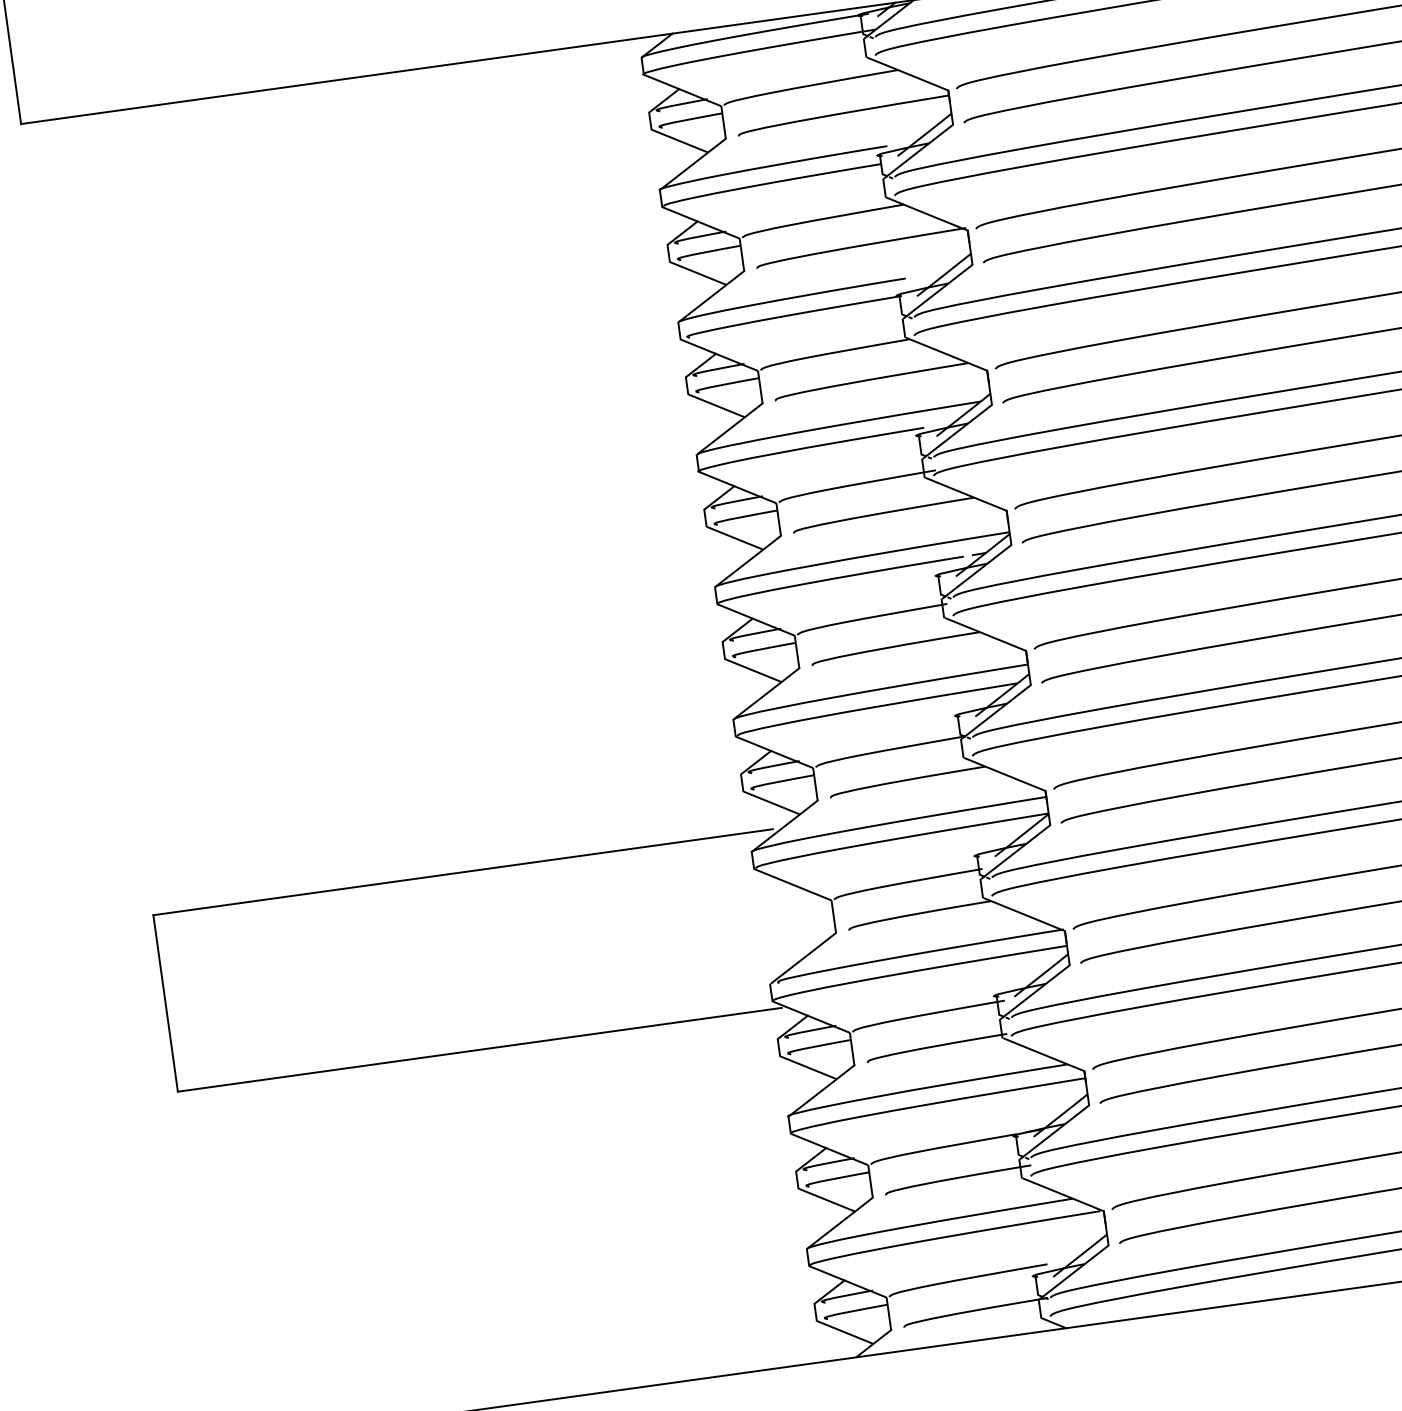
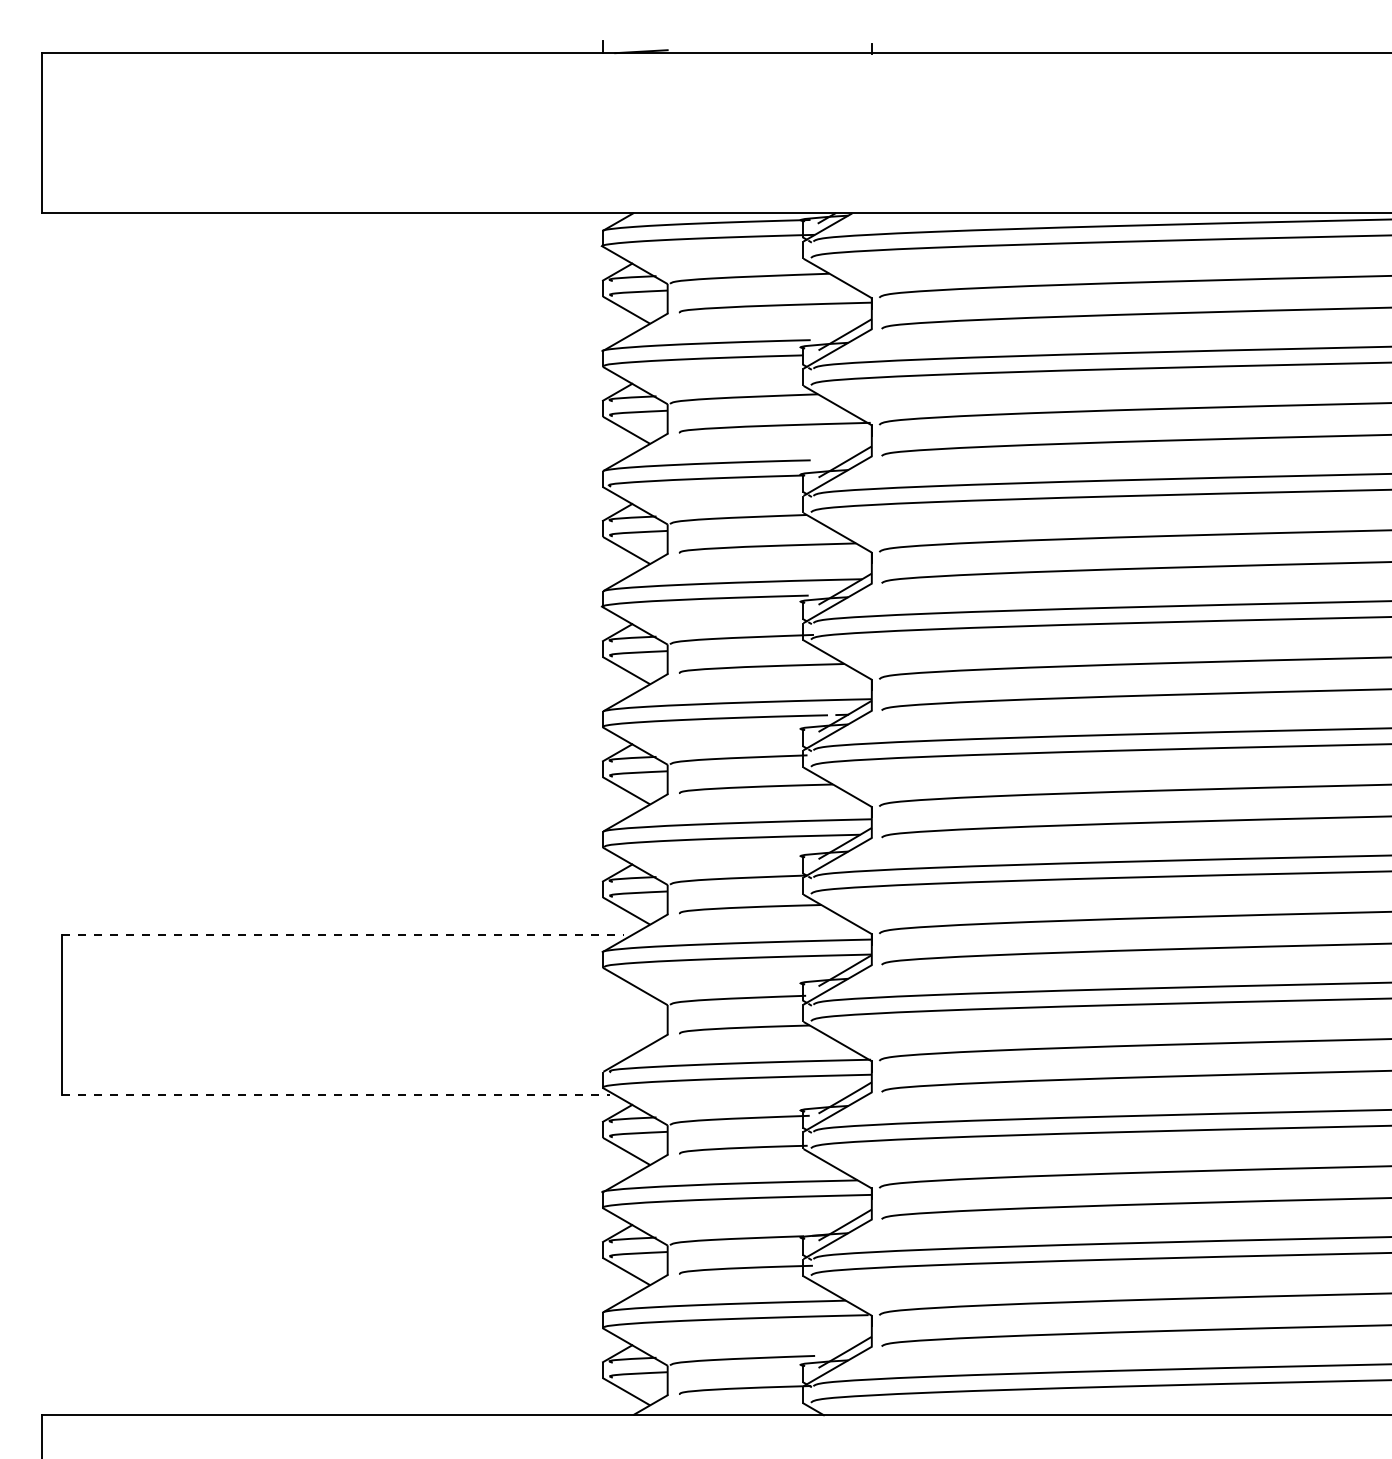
line: (463, 872) -> (343, 934), solid -> dashed
line: (480, 1049) -> (336, 1094), solid -> dashed

